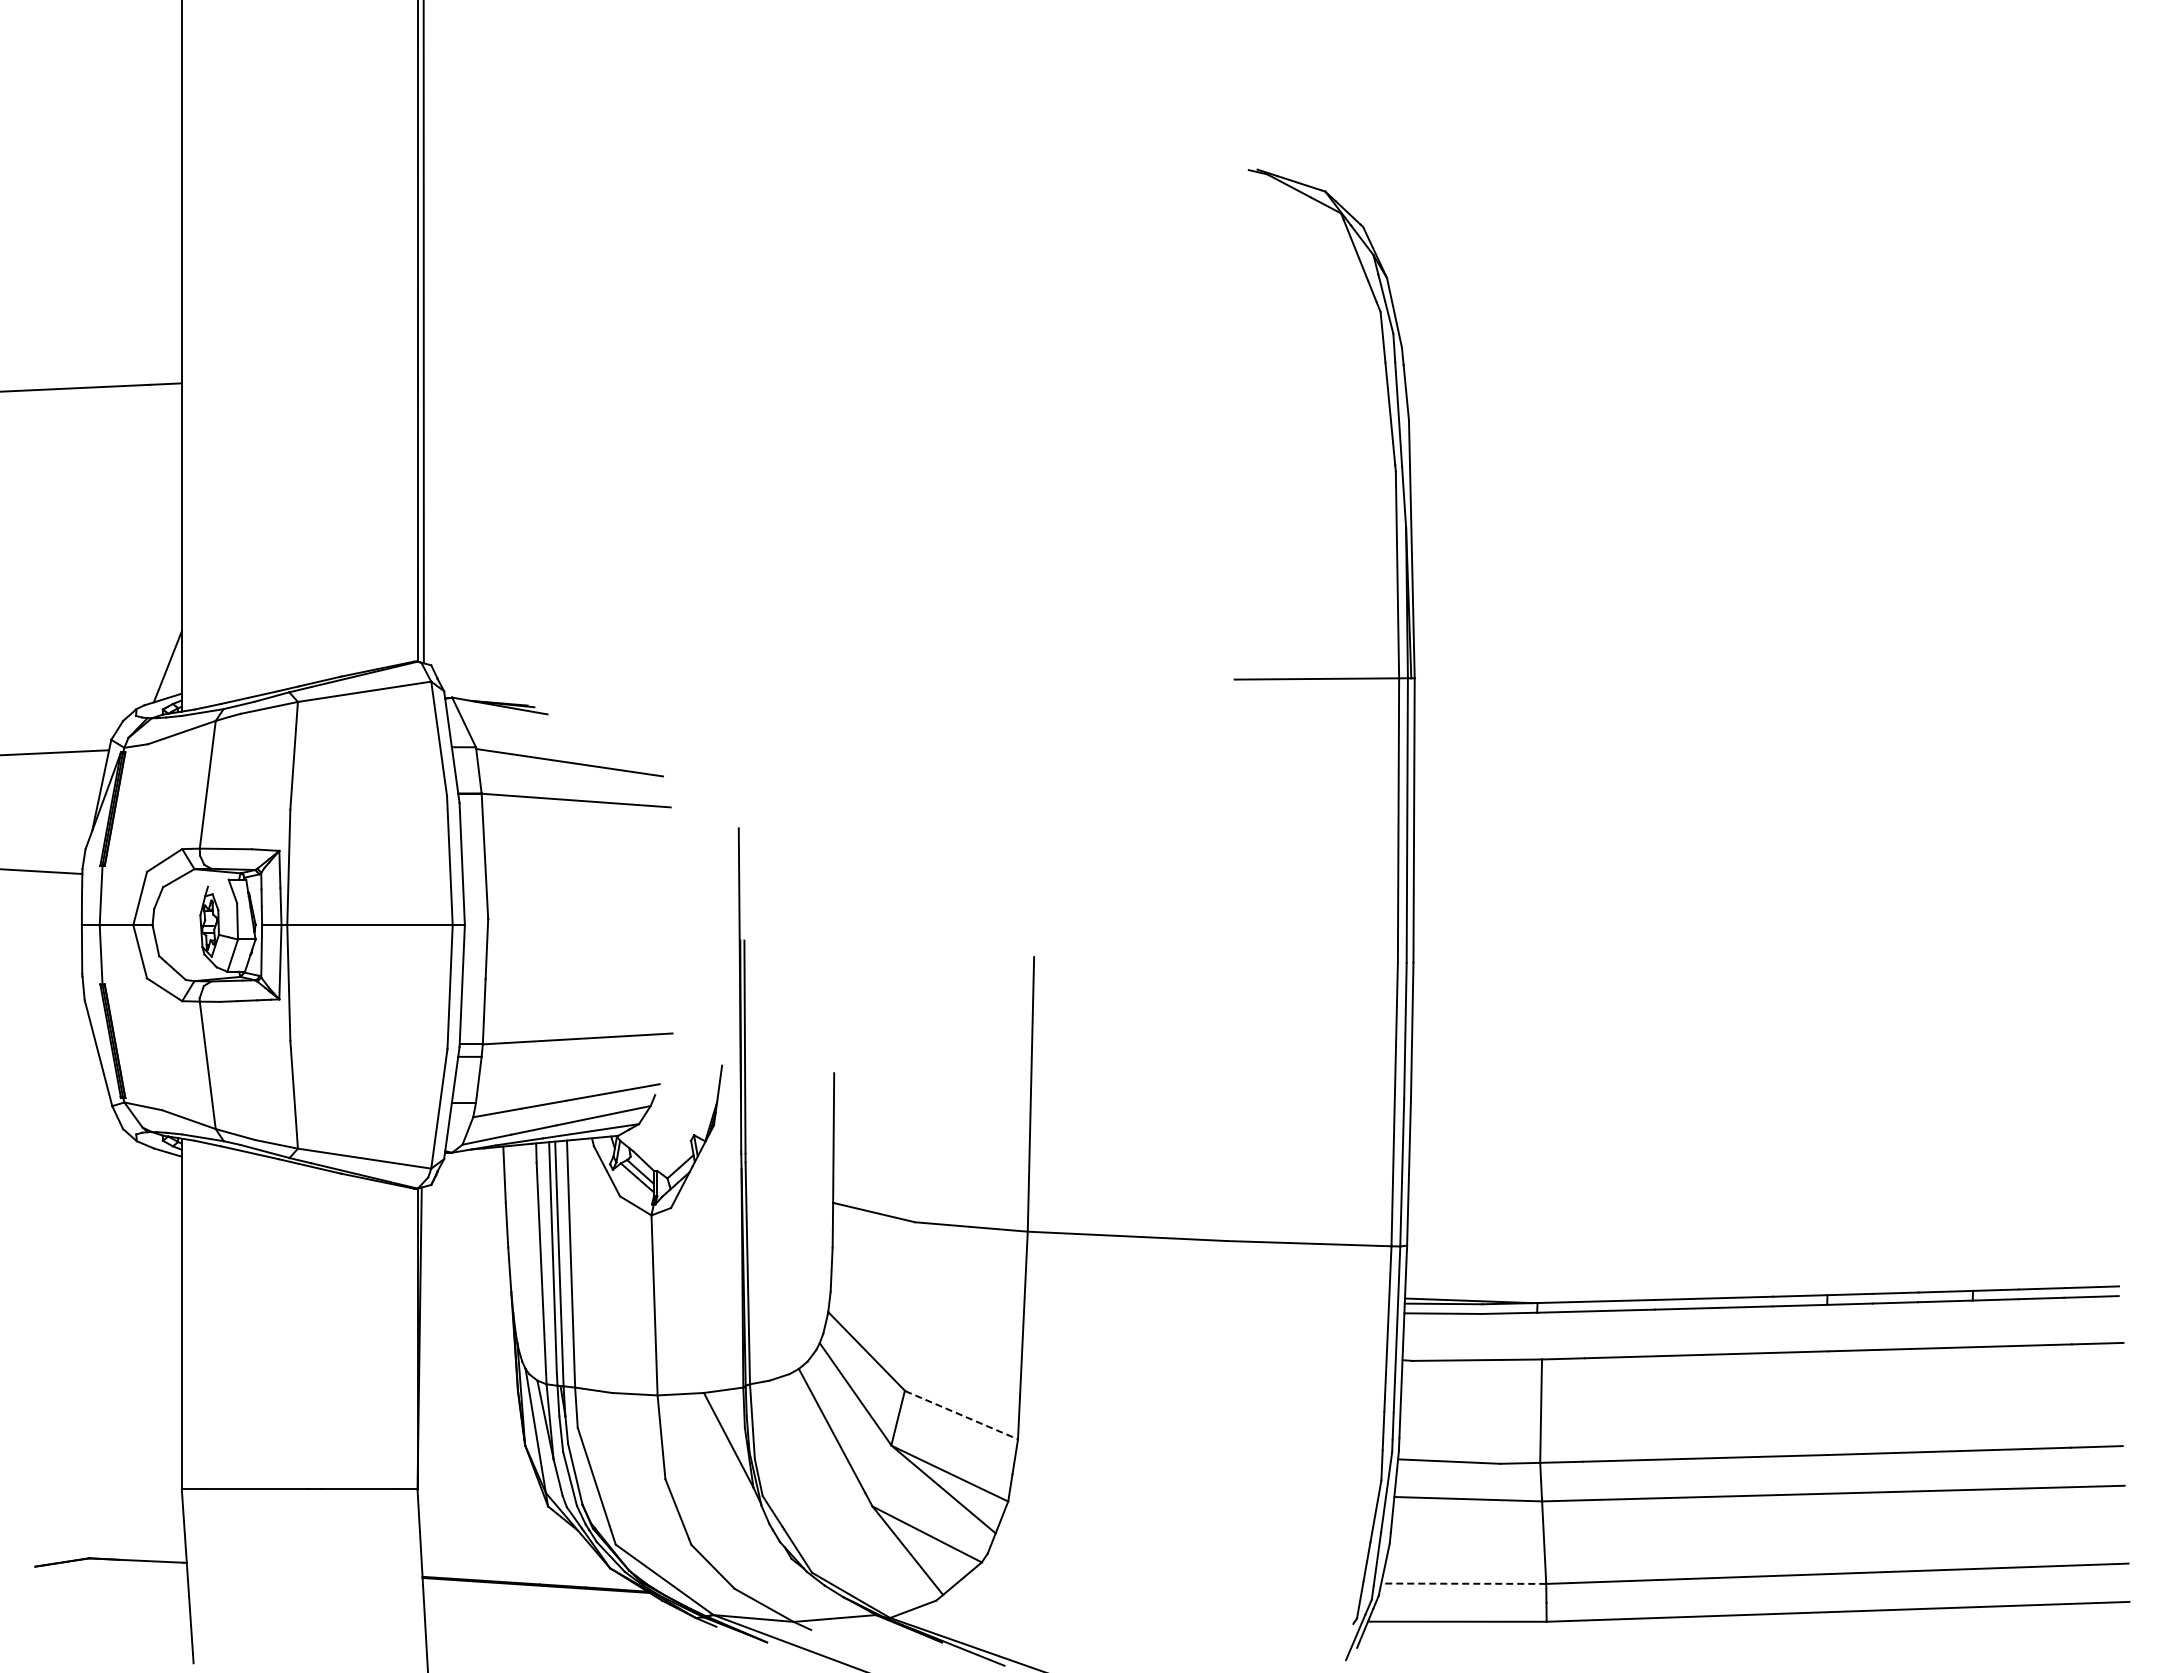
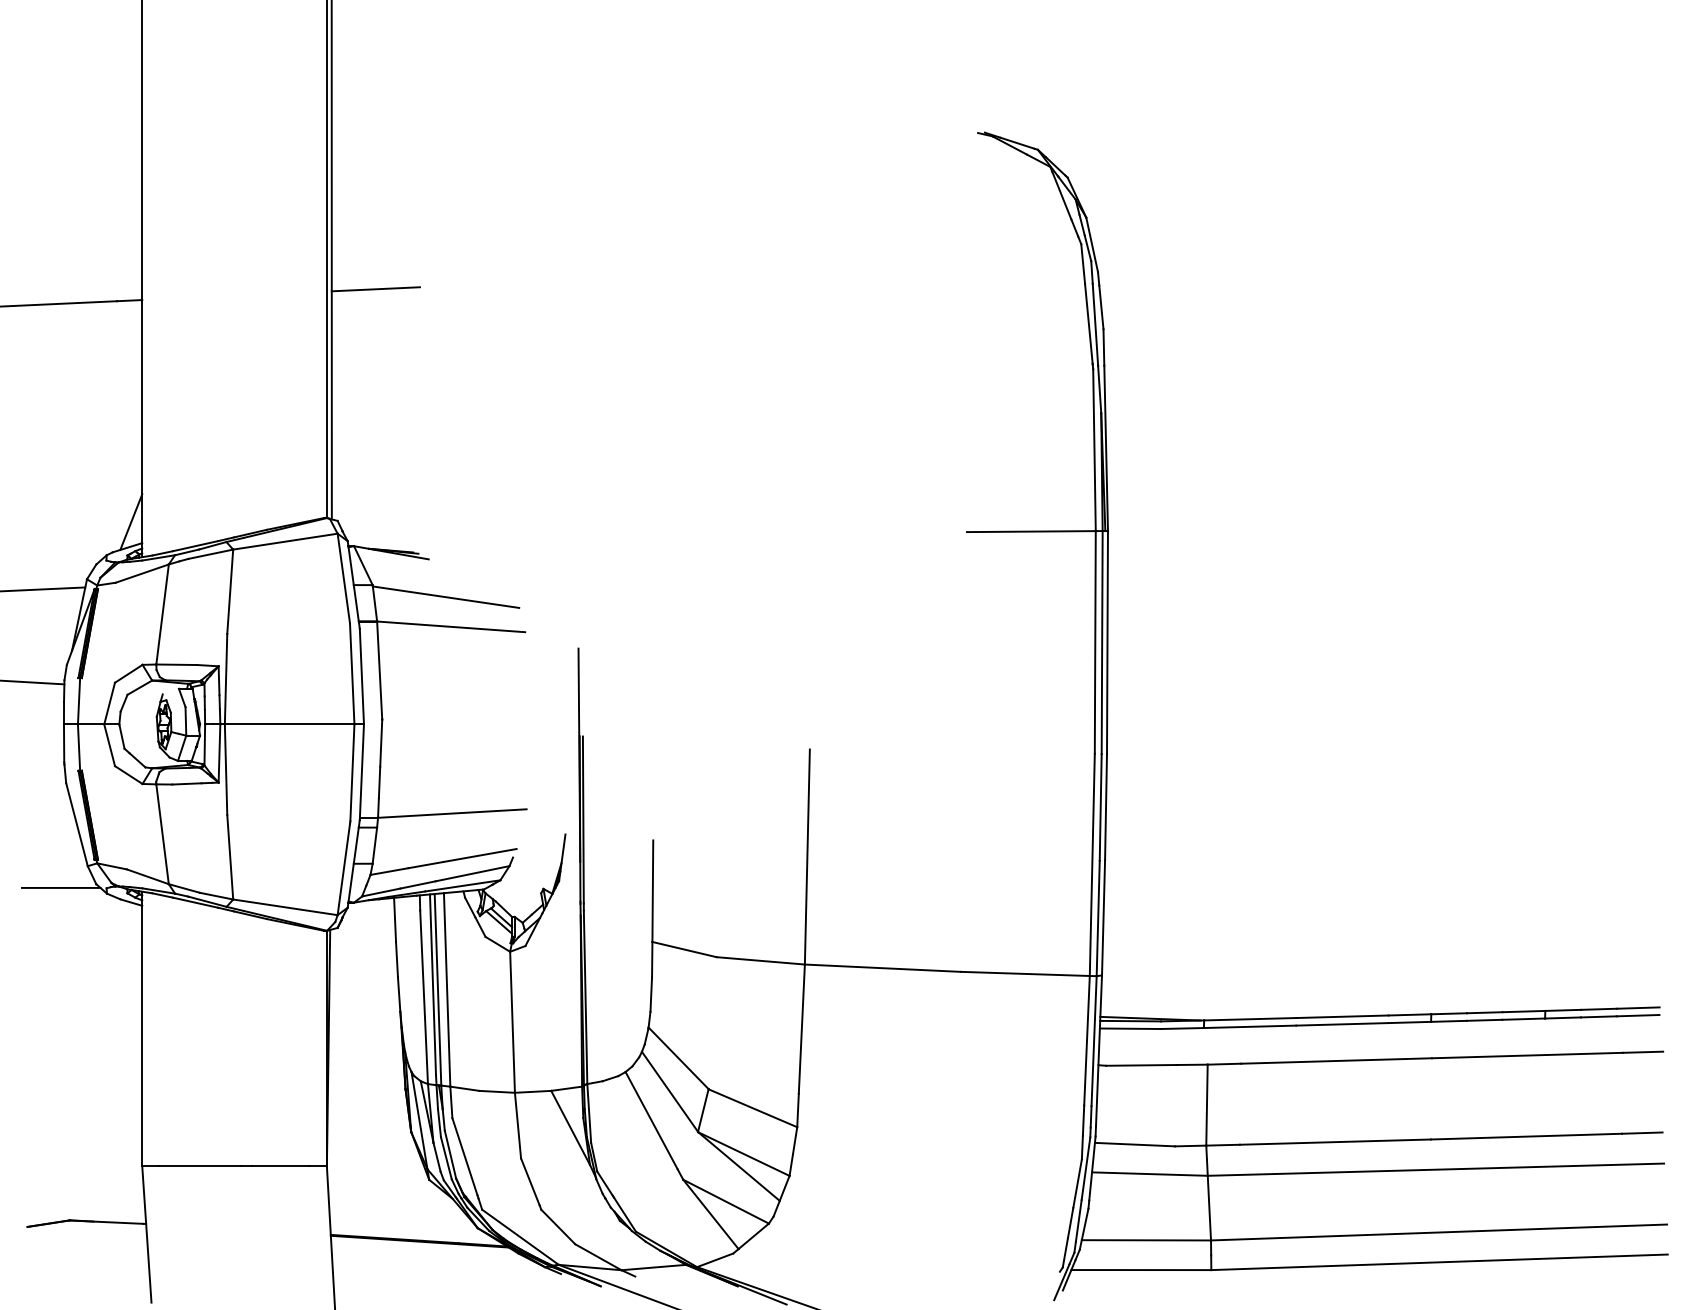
line: (479, 369) -> (375, 289), added
line: (78, 1133) -> (61, 887), added
line: (962, 1415) -> (753, 1108), dashed -> solid
line: (1463, 1583) -> (1146, 1240), dashed -> solid

